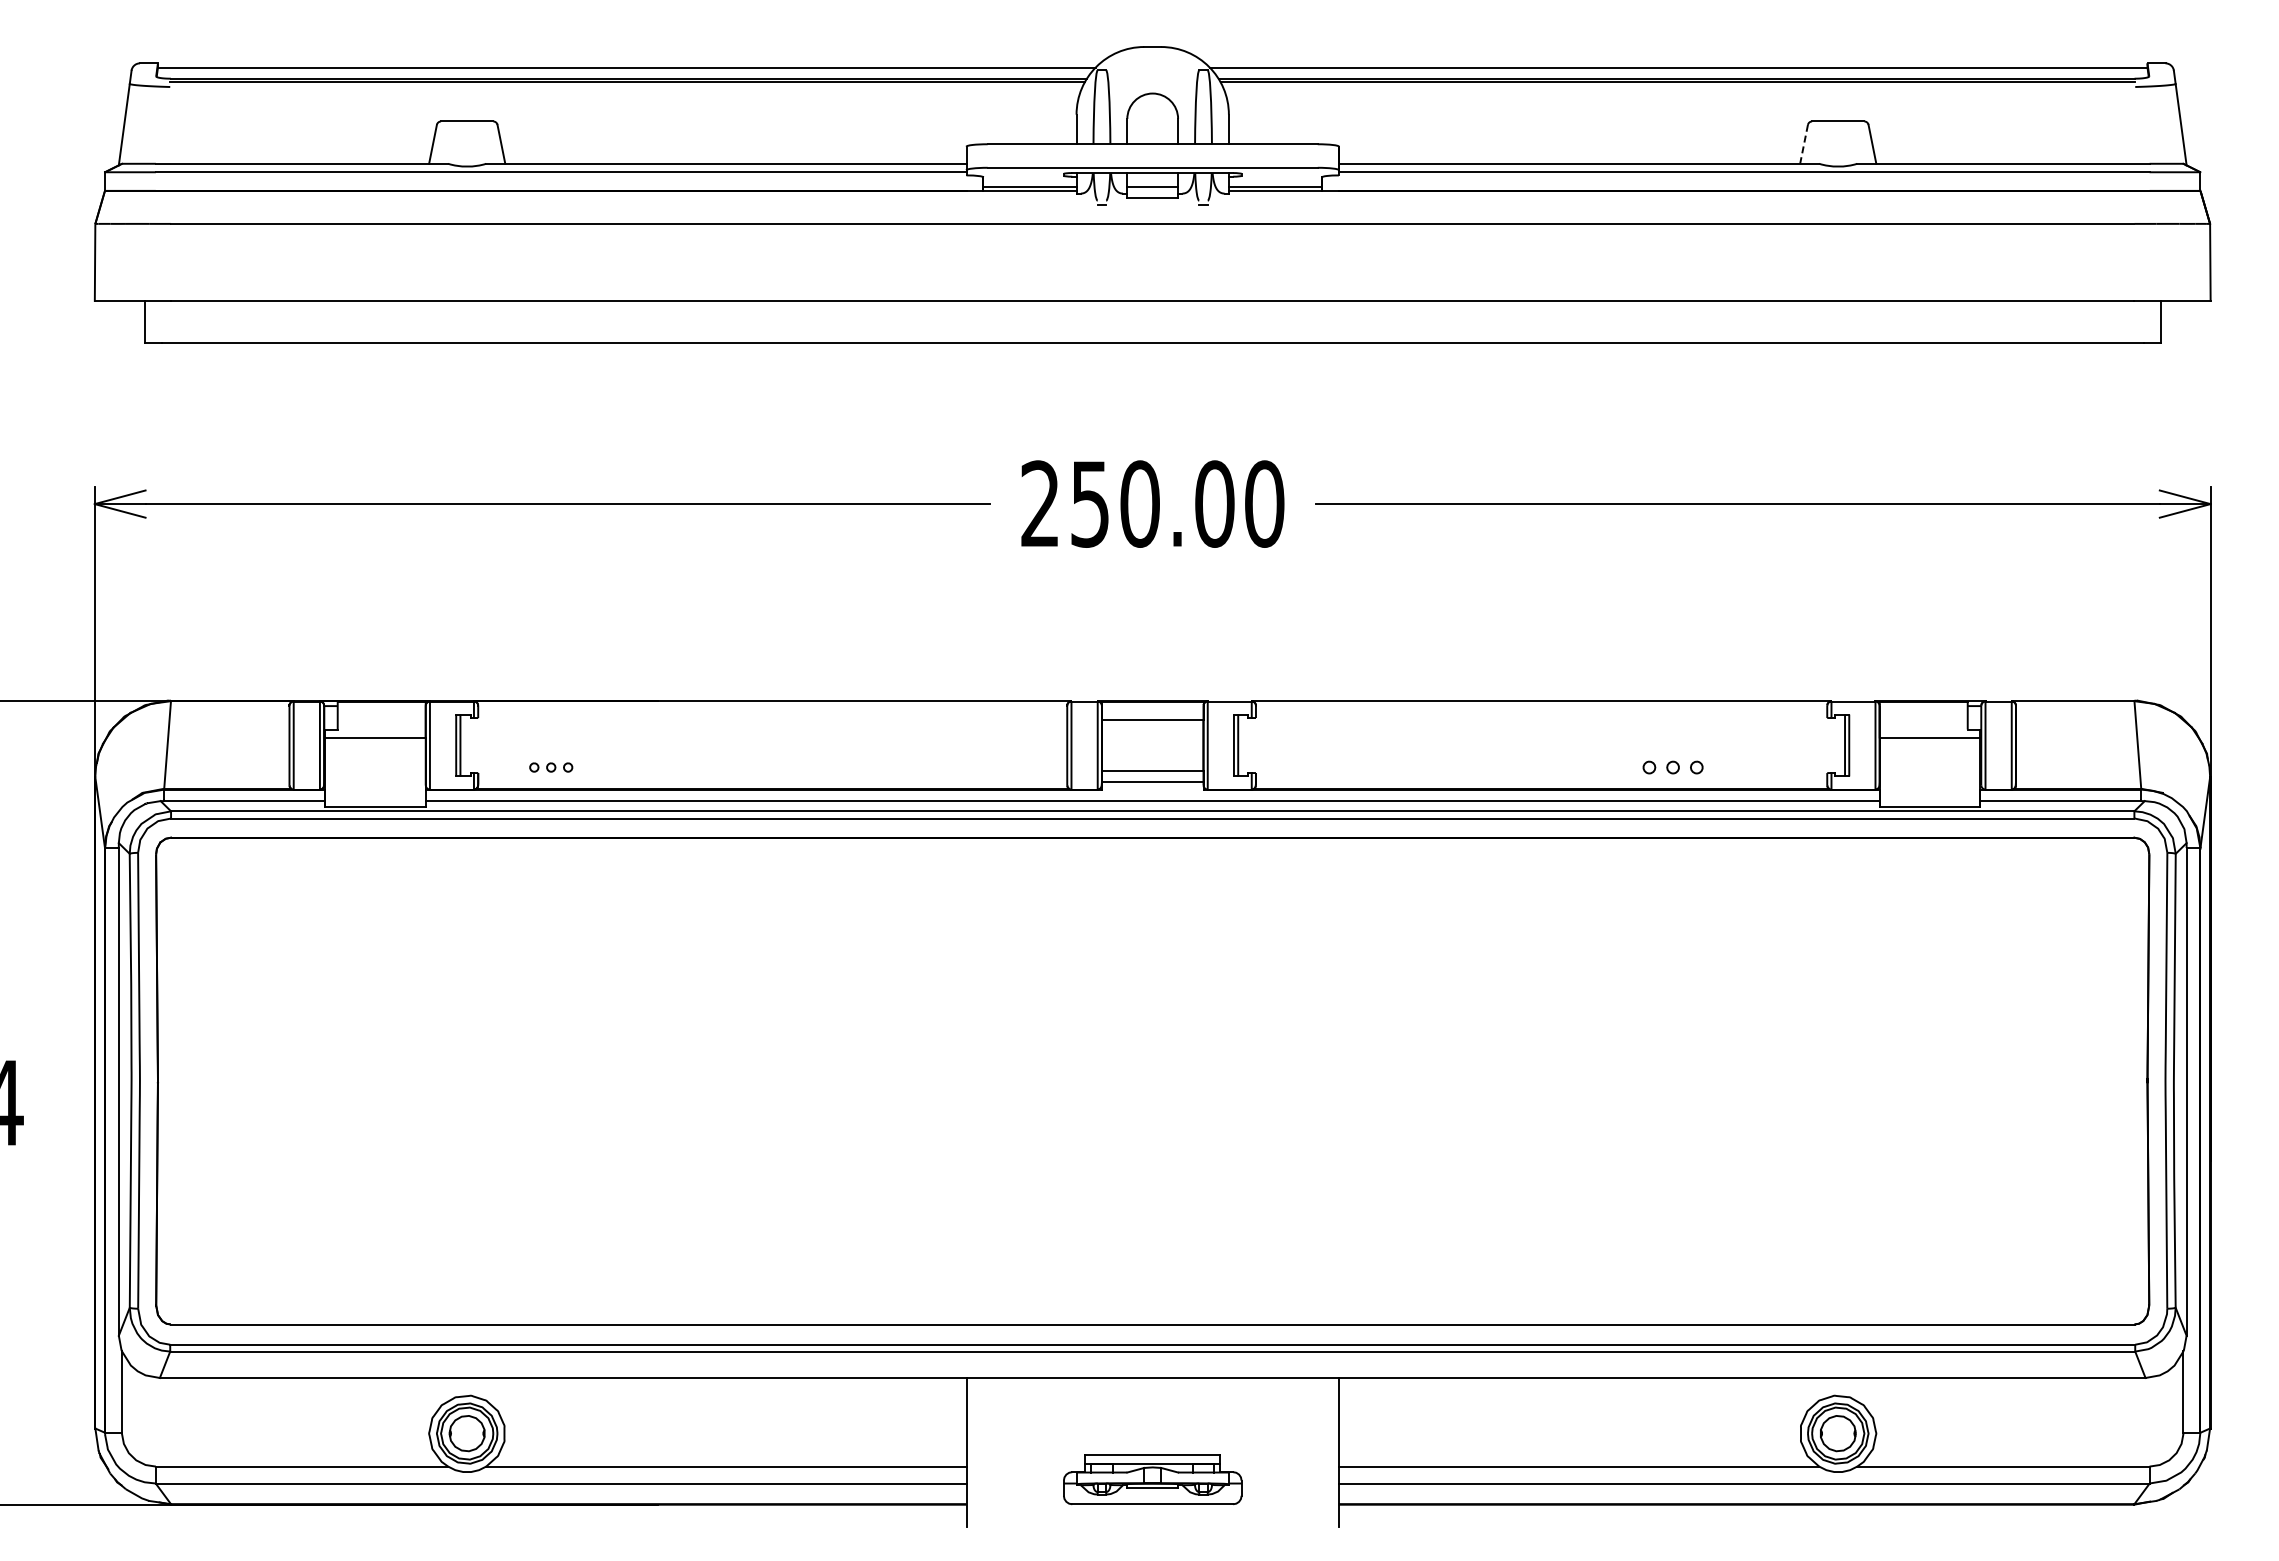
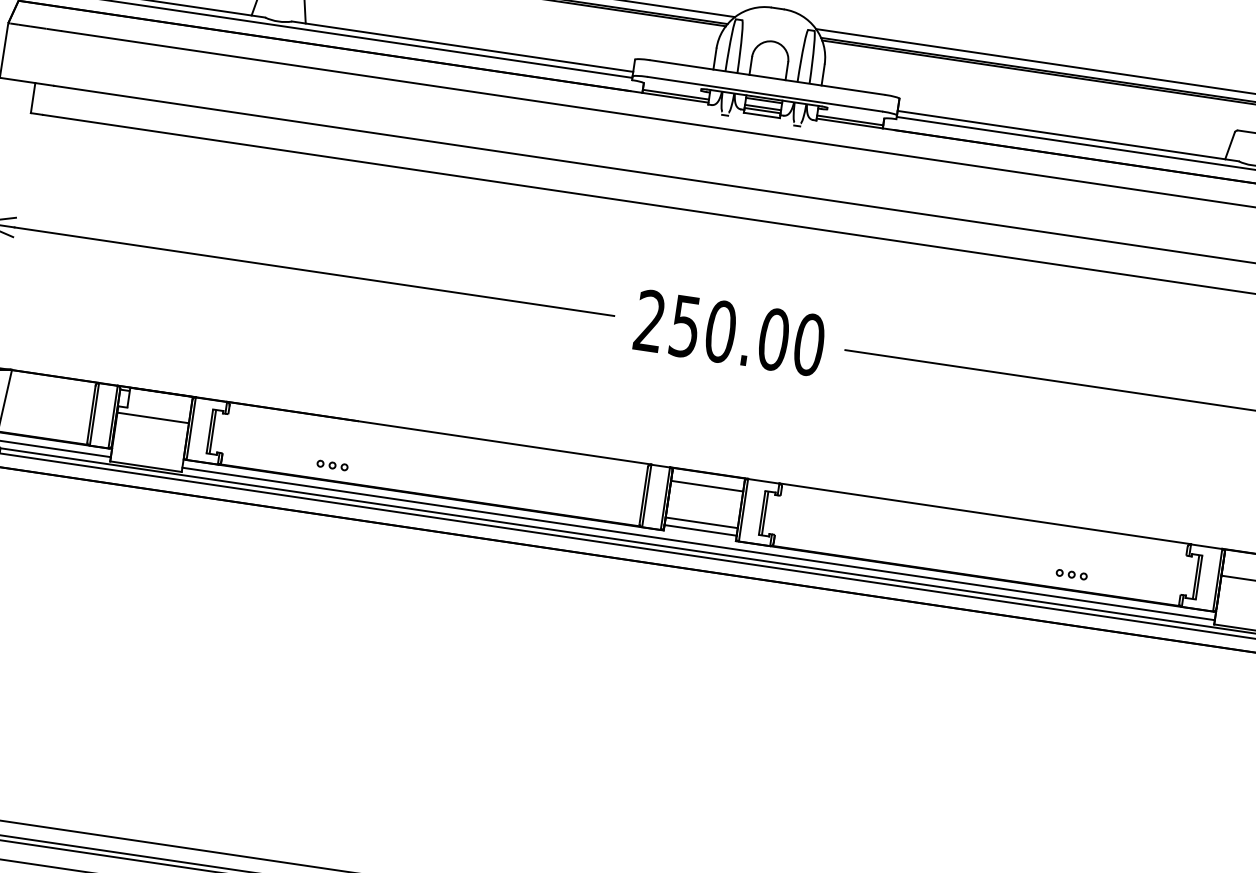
line: (1804, 144) -> (1230, 146), dashed -> solid
line: (1152, 176) -> (763, 100), added
line: (1152, 190) -> (762, 110), added
part: (551, 767) -> (332, 465), moved
part: (1673, 767) -> (1071, 574), size x0.71

